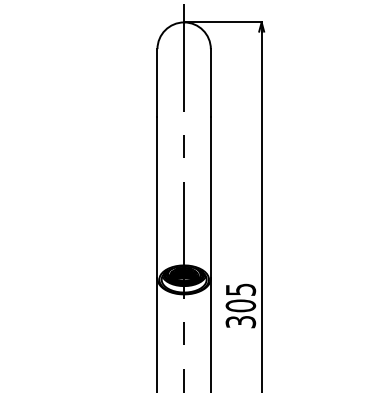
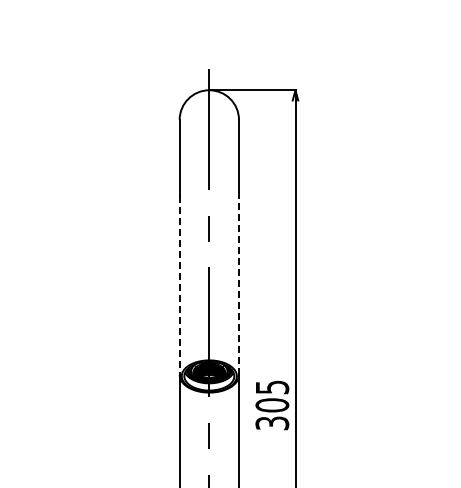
line: (157, 198) -> (179, 285), solid -> dashed
line: (211, 198) -> (239, 285), solid -> dashed

